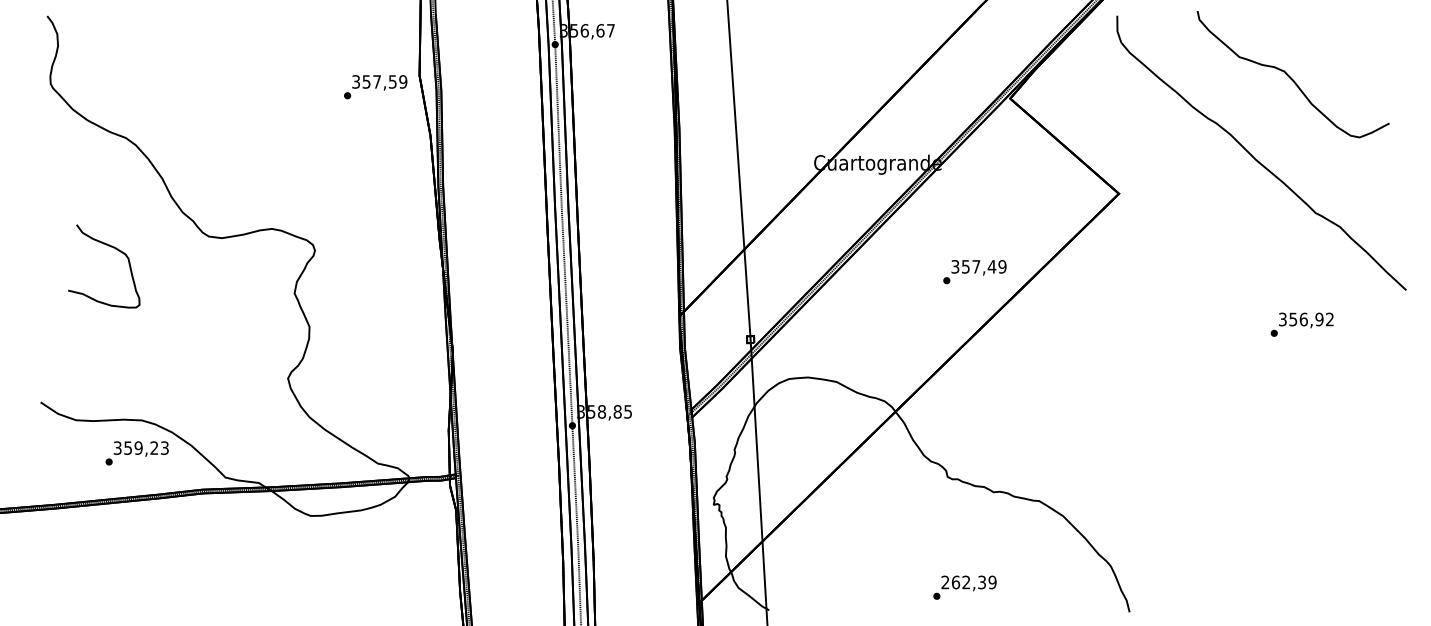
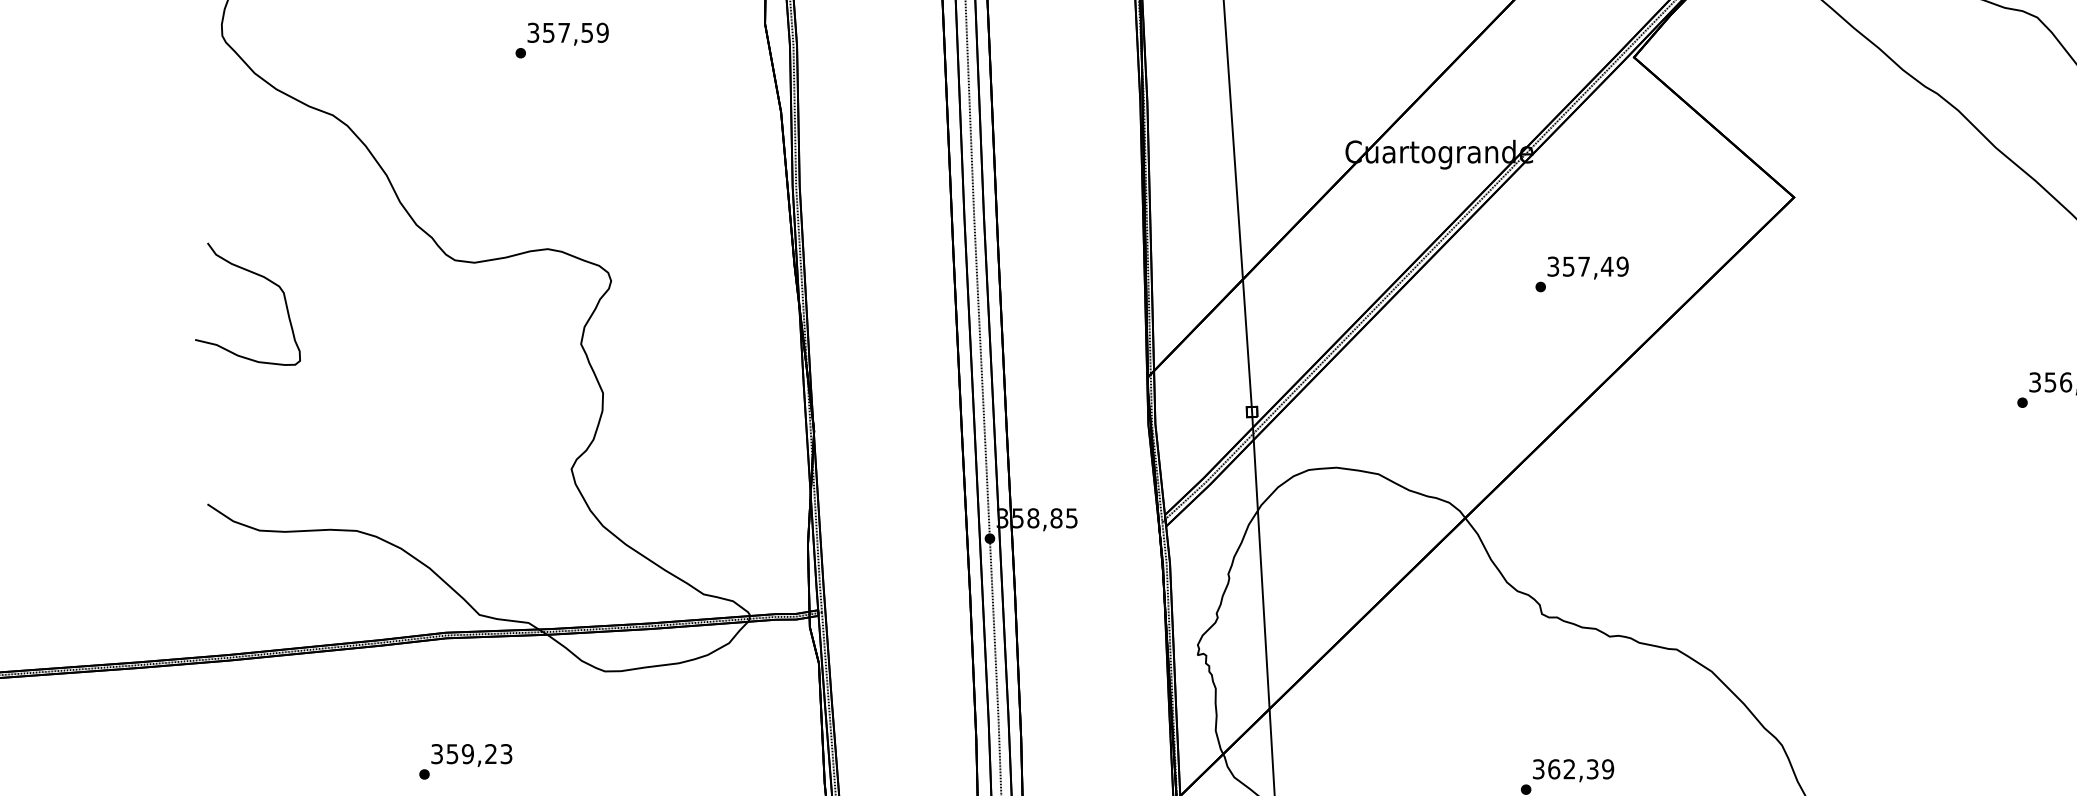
text: (375, 87) -> (561, 41), moved
part: (113, 248) -> (261, 277), moved
text: (974, 272) -> (1581, 274), moved
text: (136, 453) -> (464, 761), moved
text: (945, 582) -> (1538, 769), 262,39 -> 362,39

